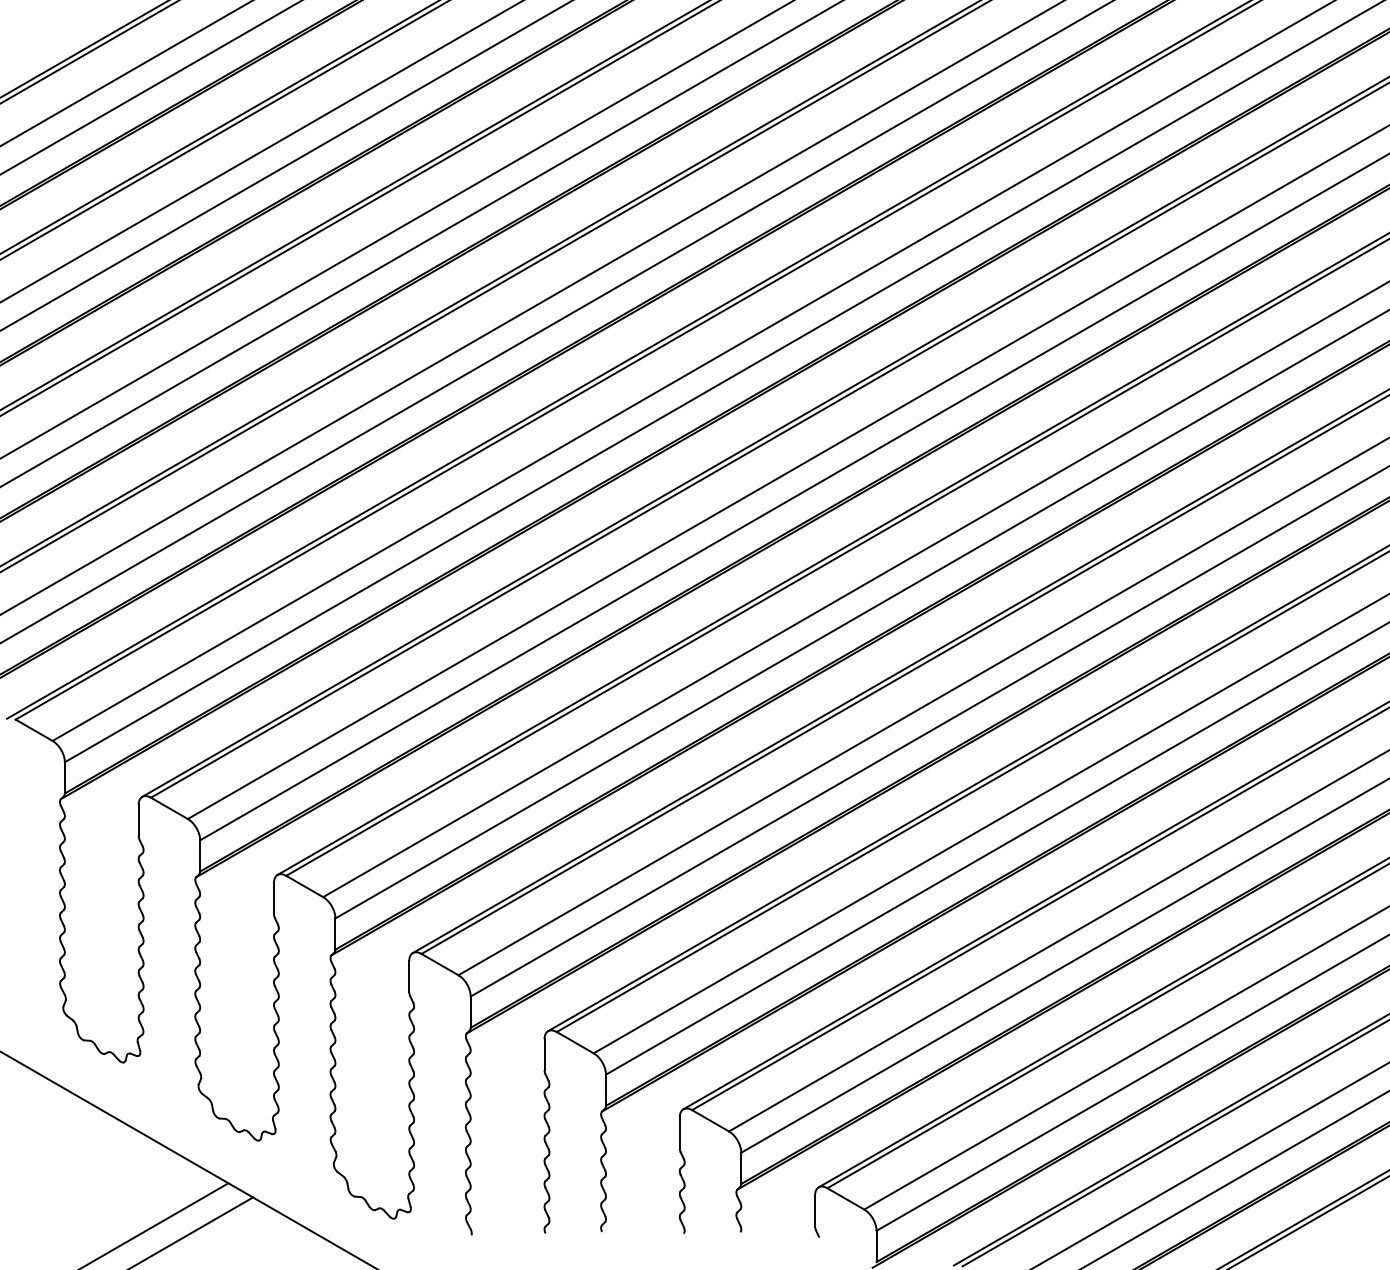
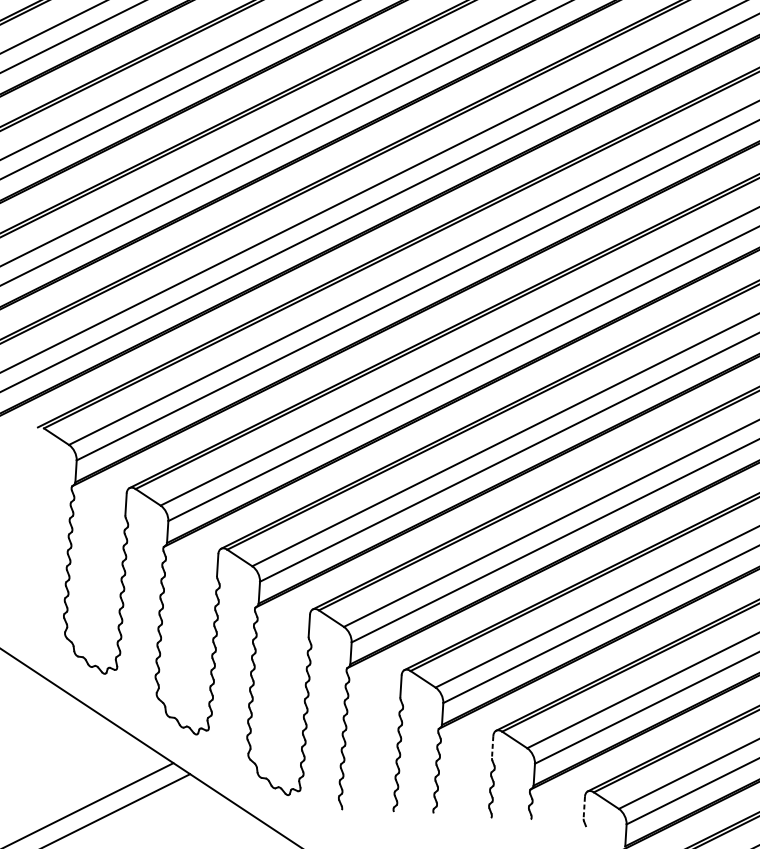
line: (679, 1132) -> (492, 746), solid -> dashed
line: (815, 1210) -> (584, 807), solid -> dashed

